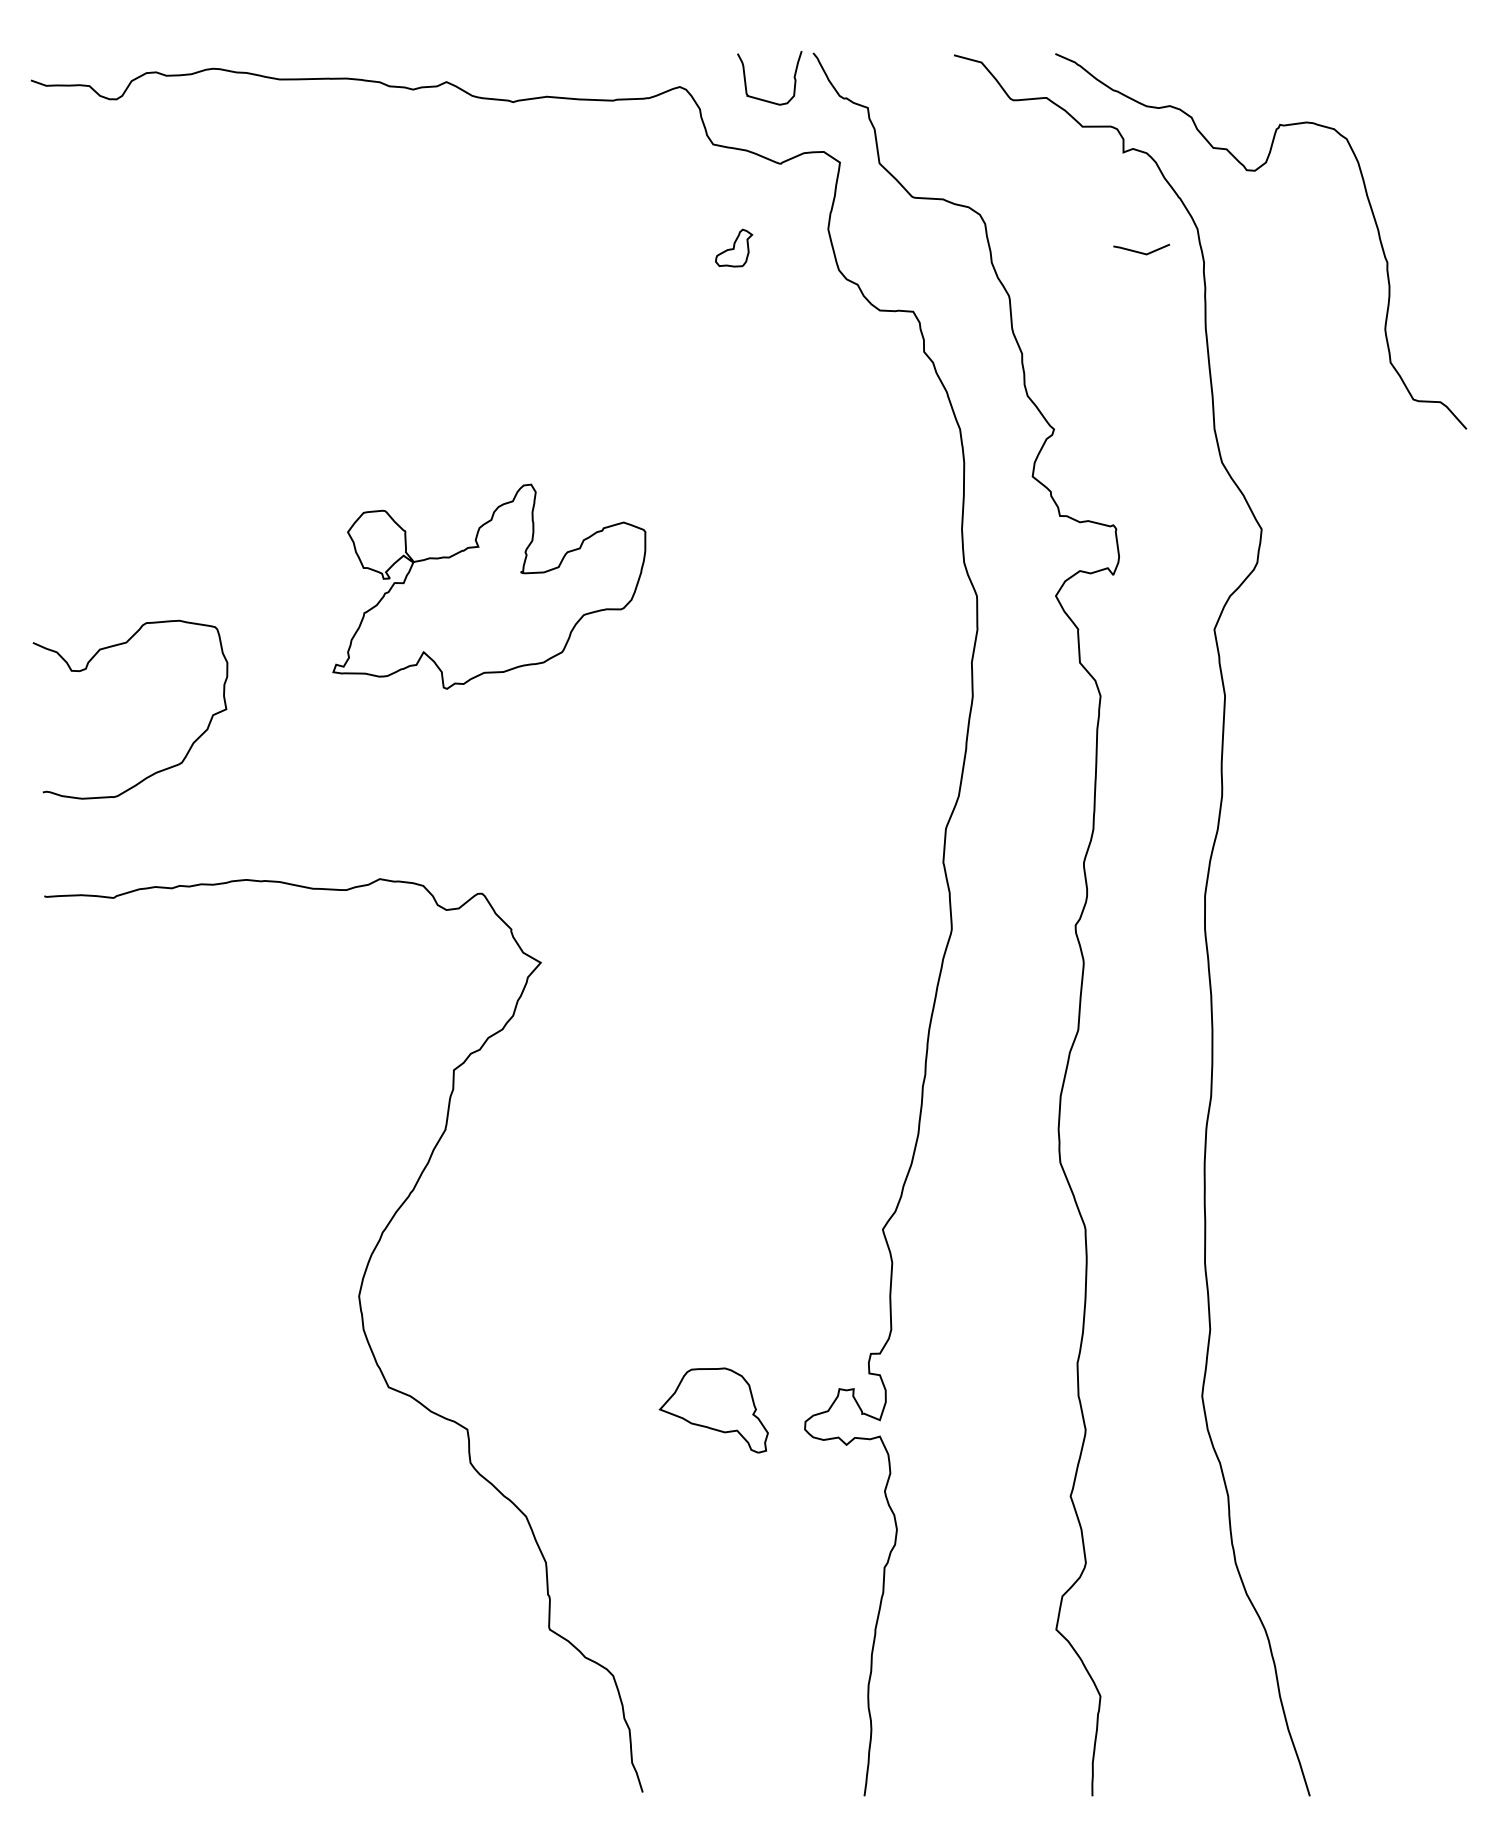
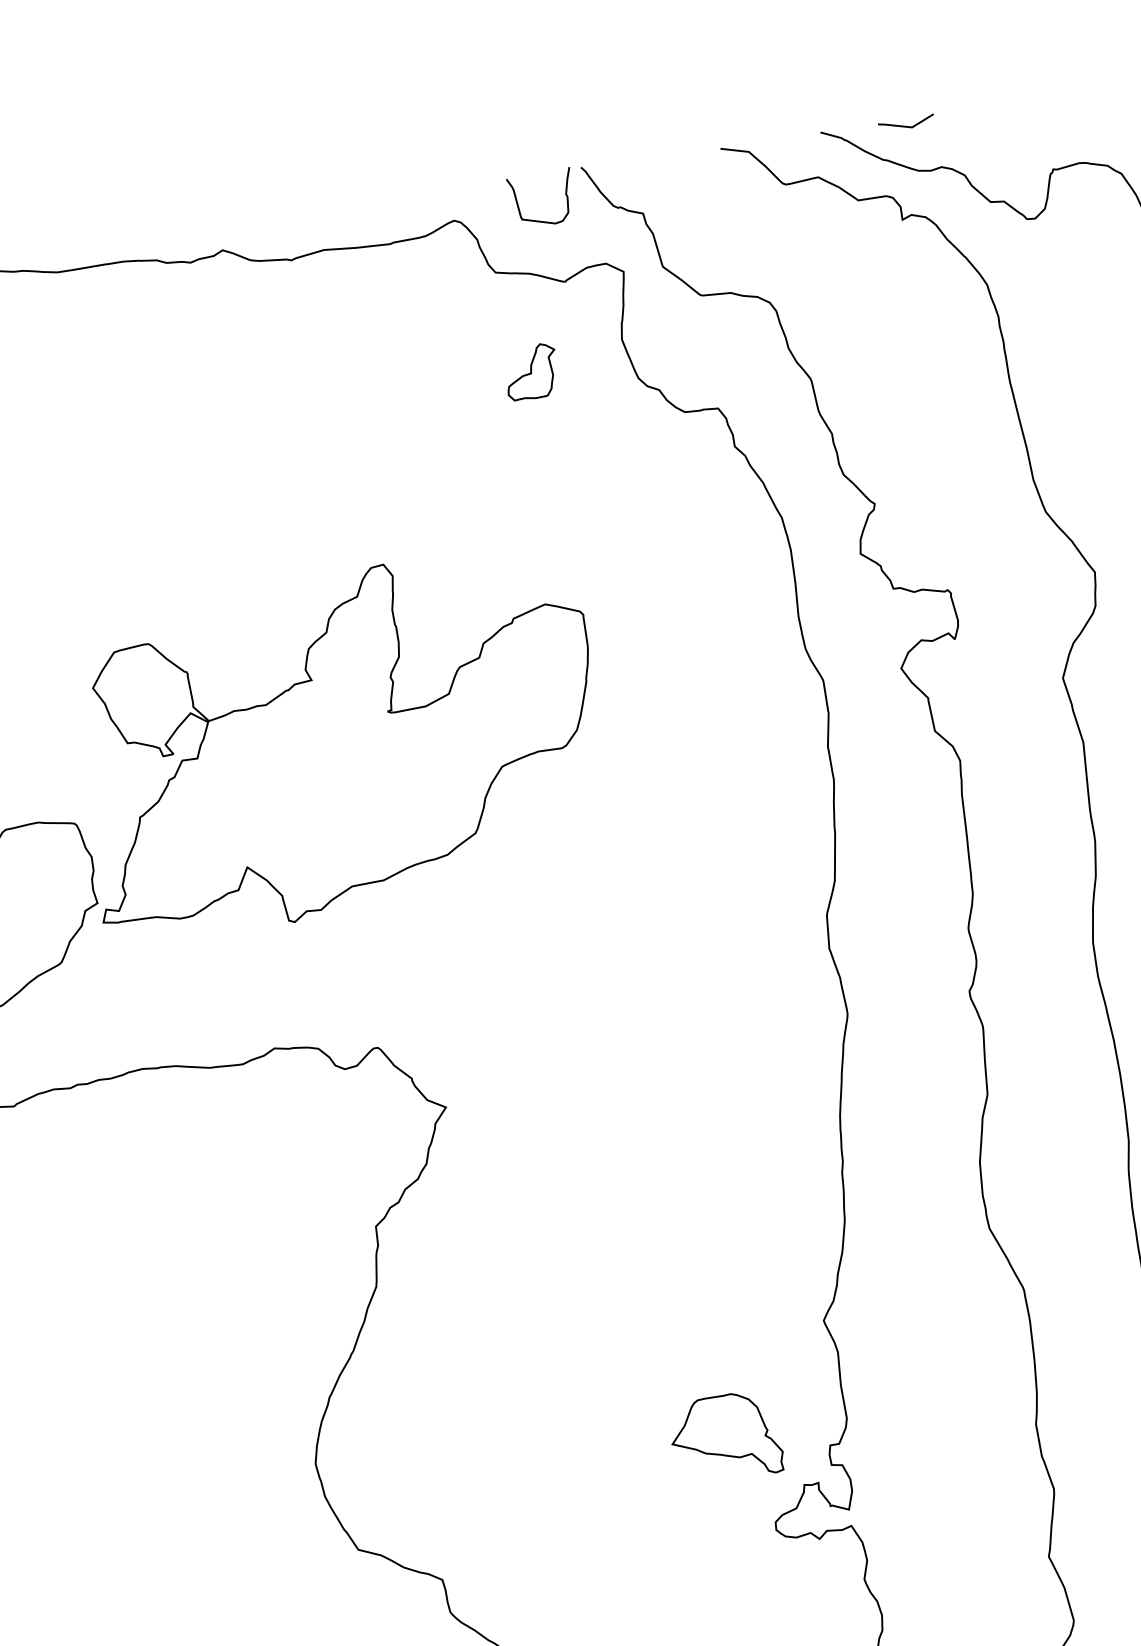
part: (733, 247) -> (530, 371), size x1.43
curve: (1140, 251) -> (905, 125), moved
part: (489, 586) -> (339, 742), size x1.67
part: (713, 1410) -> (725, 1437), moved

